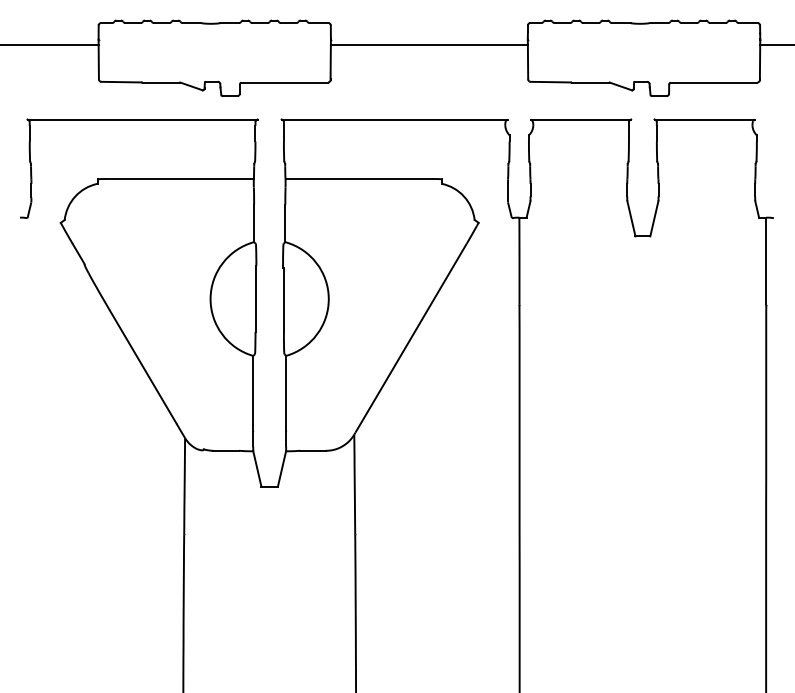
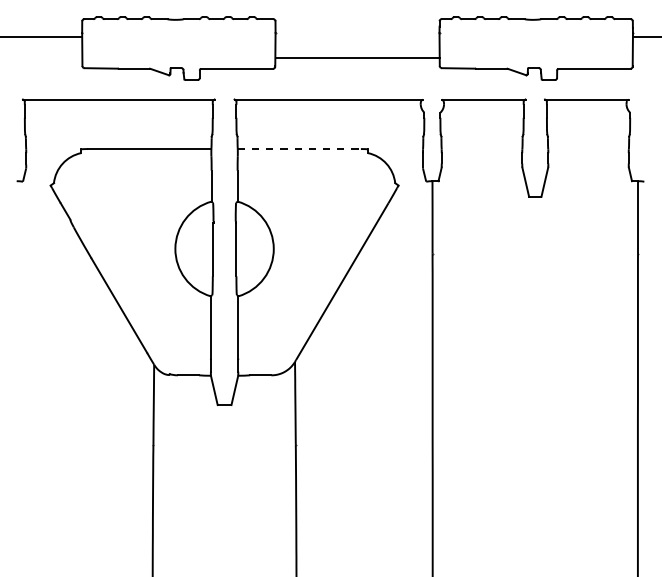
line: (429, 44) -> (357, 58), moved
line: (359, 179) -> (299, 149), solid -> dashed

